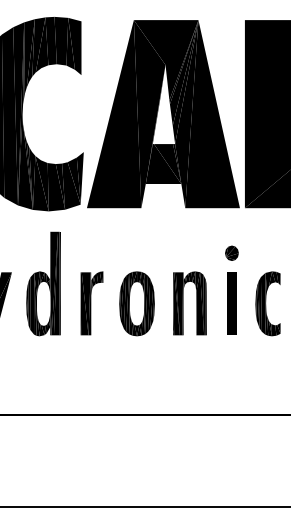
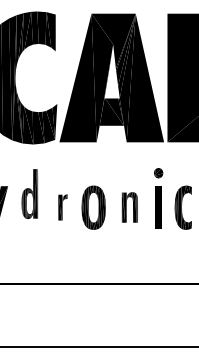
part: (43, 283) -> (29, 193), size x0.7
part: (91, 303) -> (62, 207), size x0.6
part: (189, 303) -> (129, 207), size x0.7

